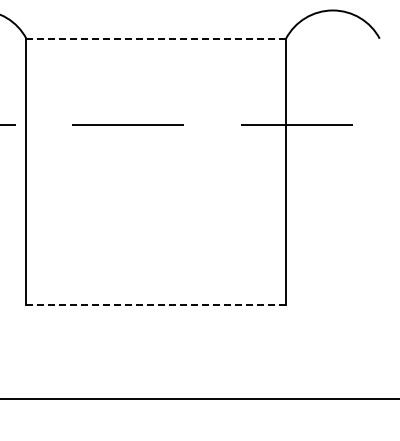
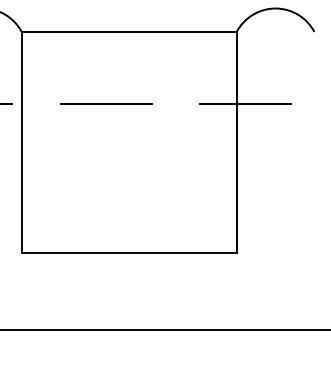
line: (156, 38) -> (129, 31), dashed -> solid
line: (156, 305) -> (129, 252), dashed -> solid

